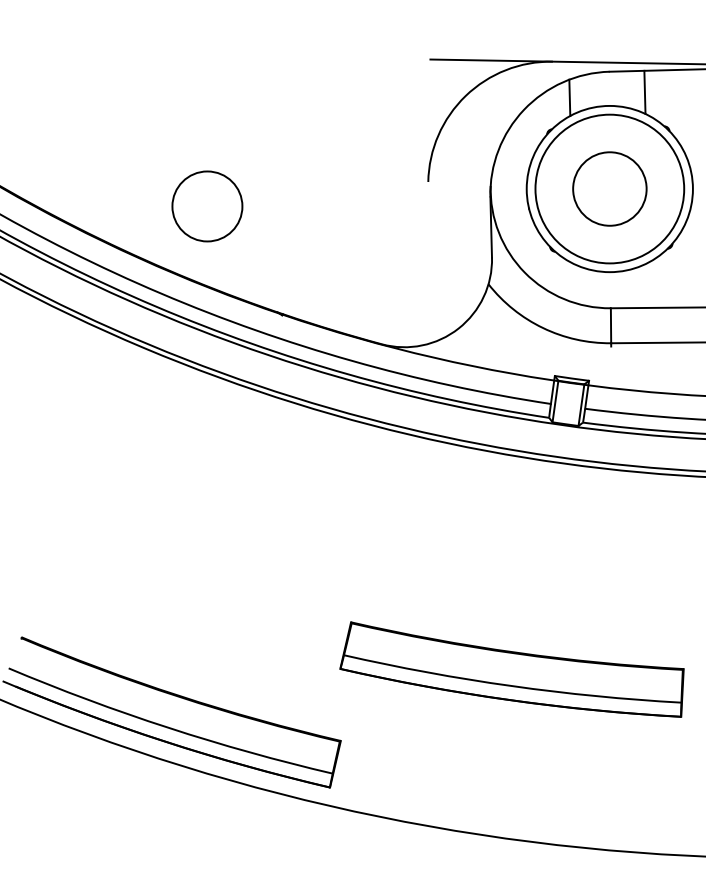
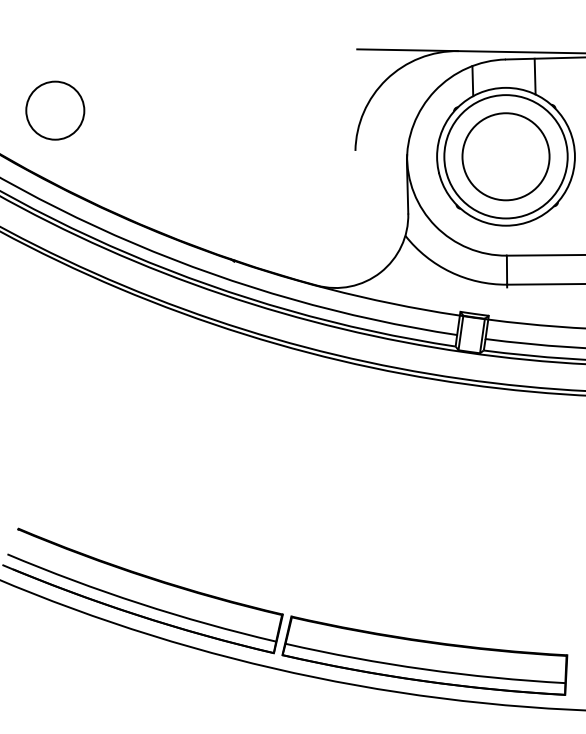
circle: (609, 188) -> (505, 156), size x1.43
circle: (207, 206) -> (55, 110), moved
part: (511, 669) -> (424, 655), moved

